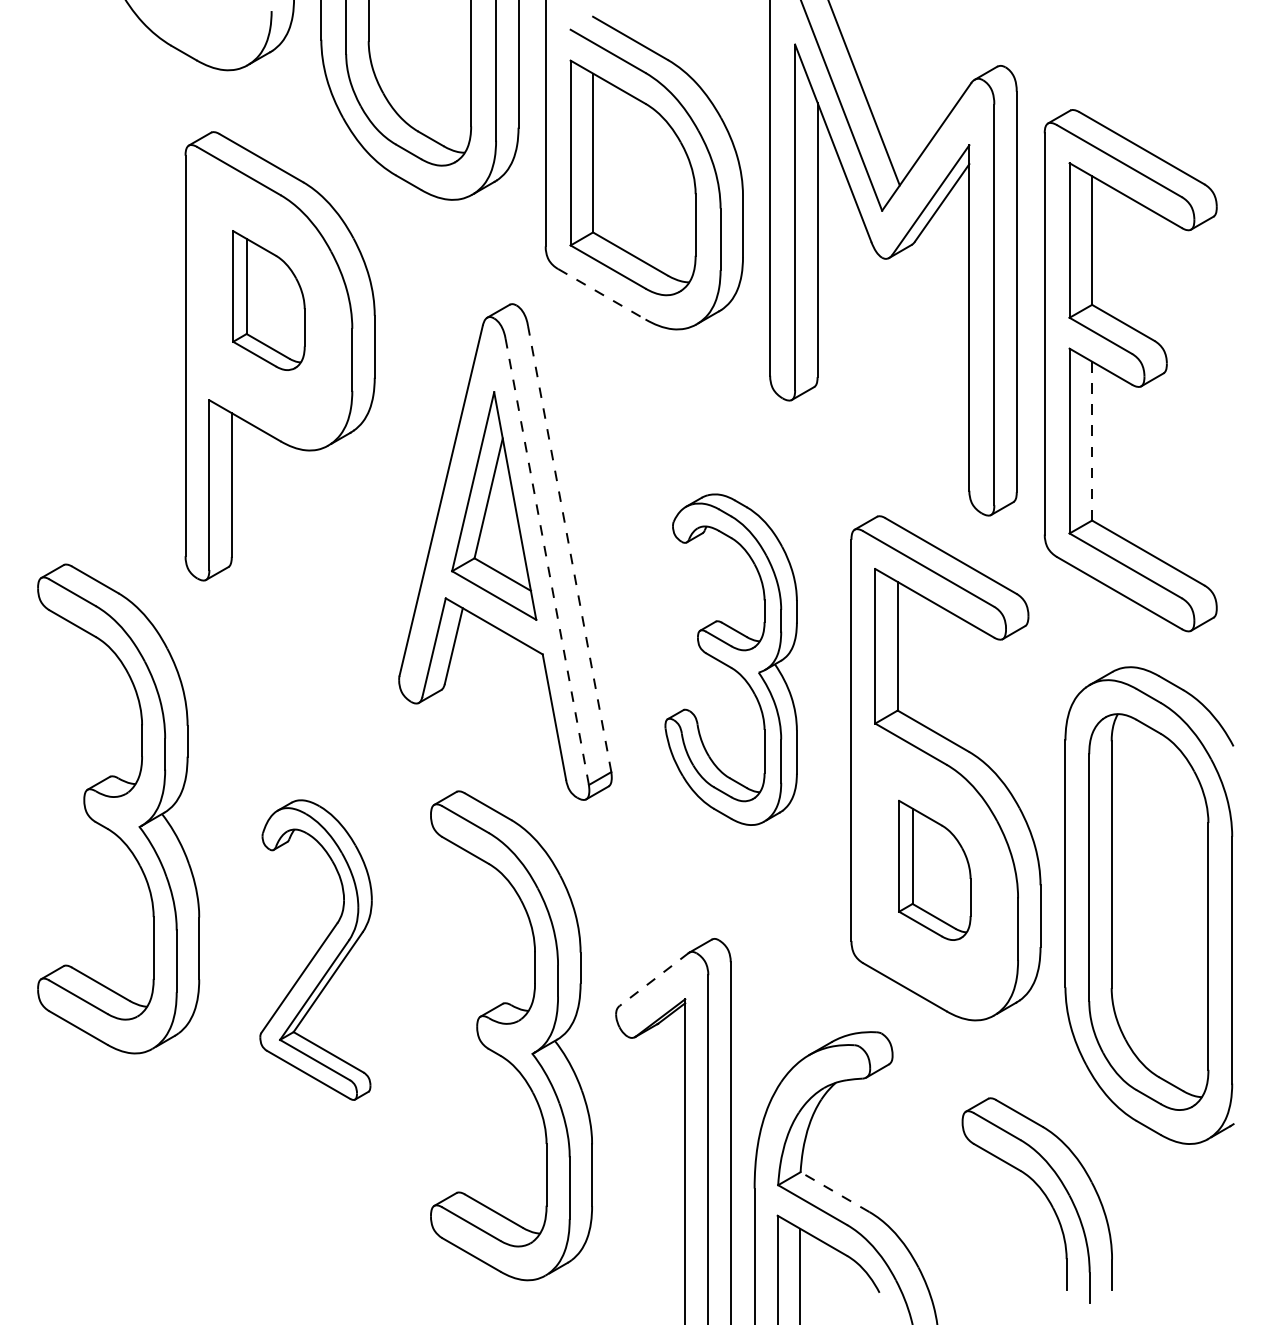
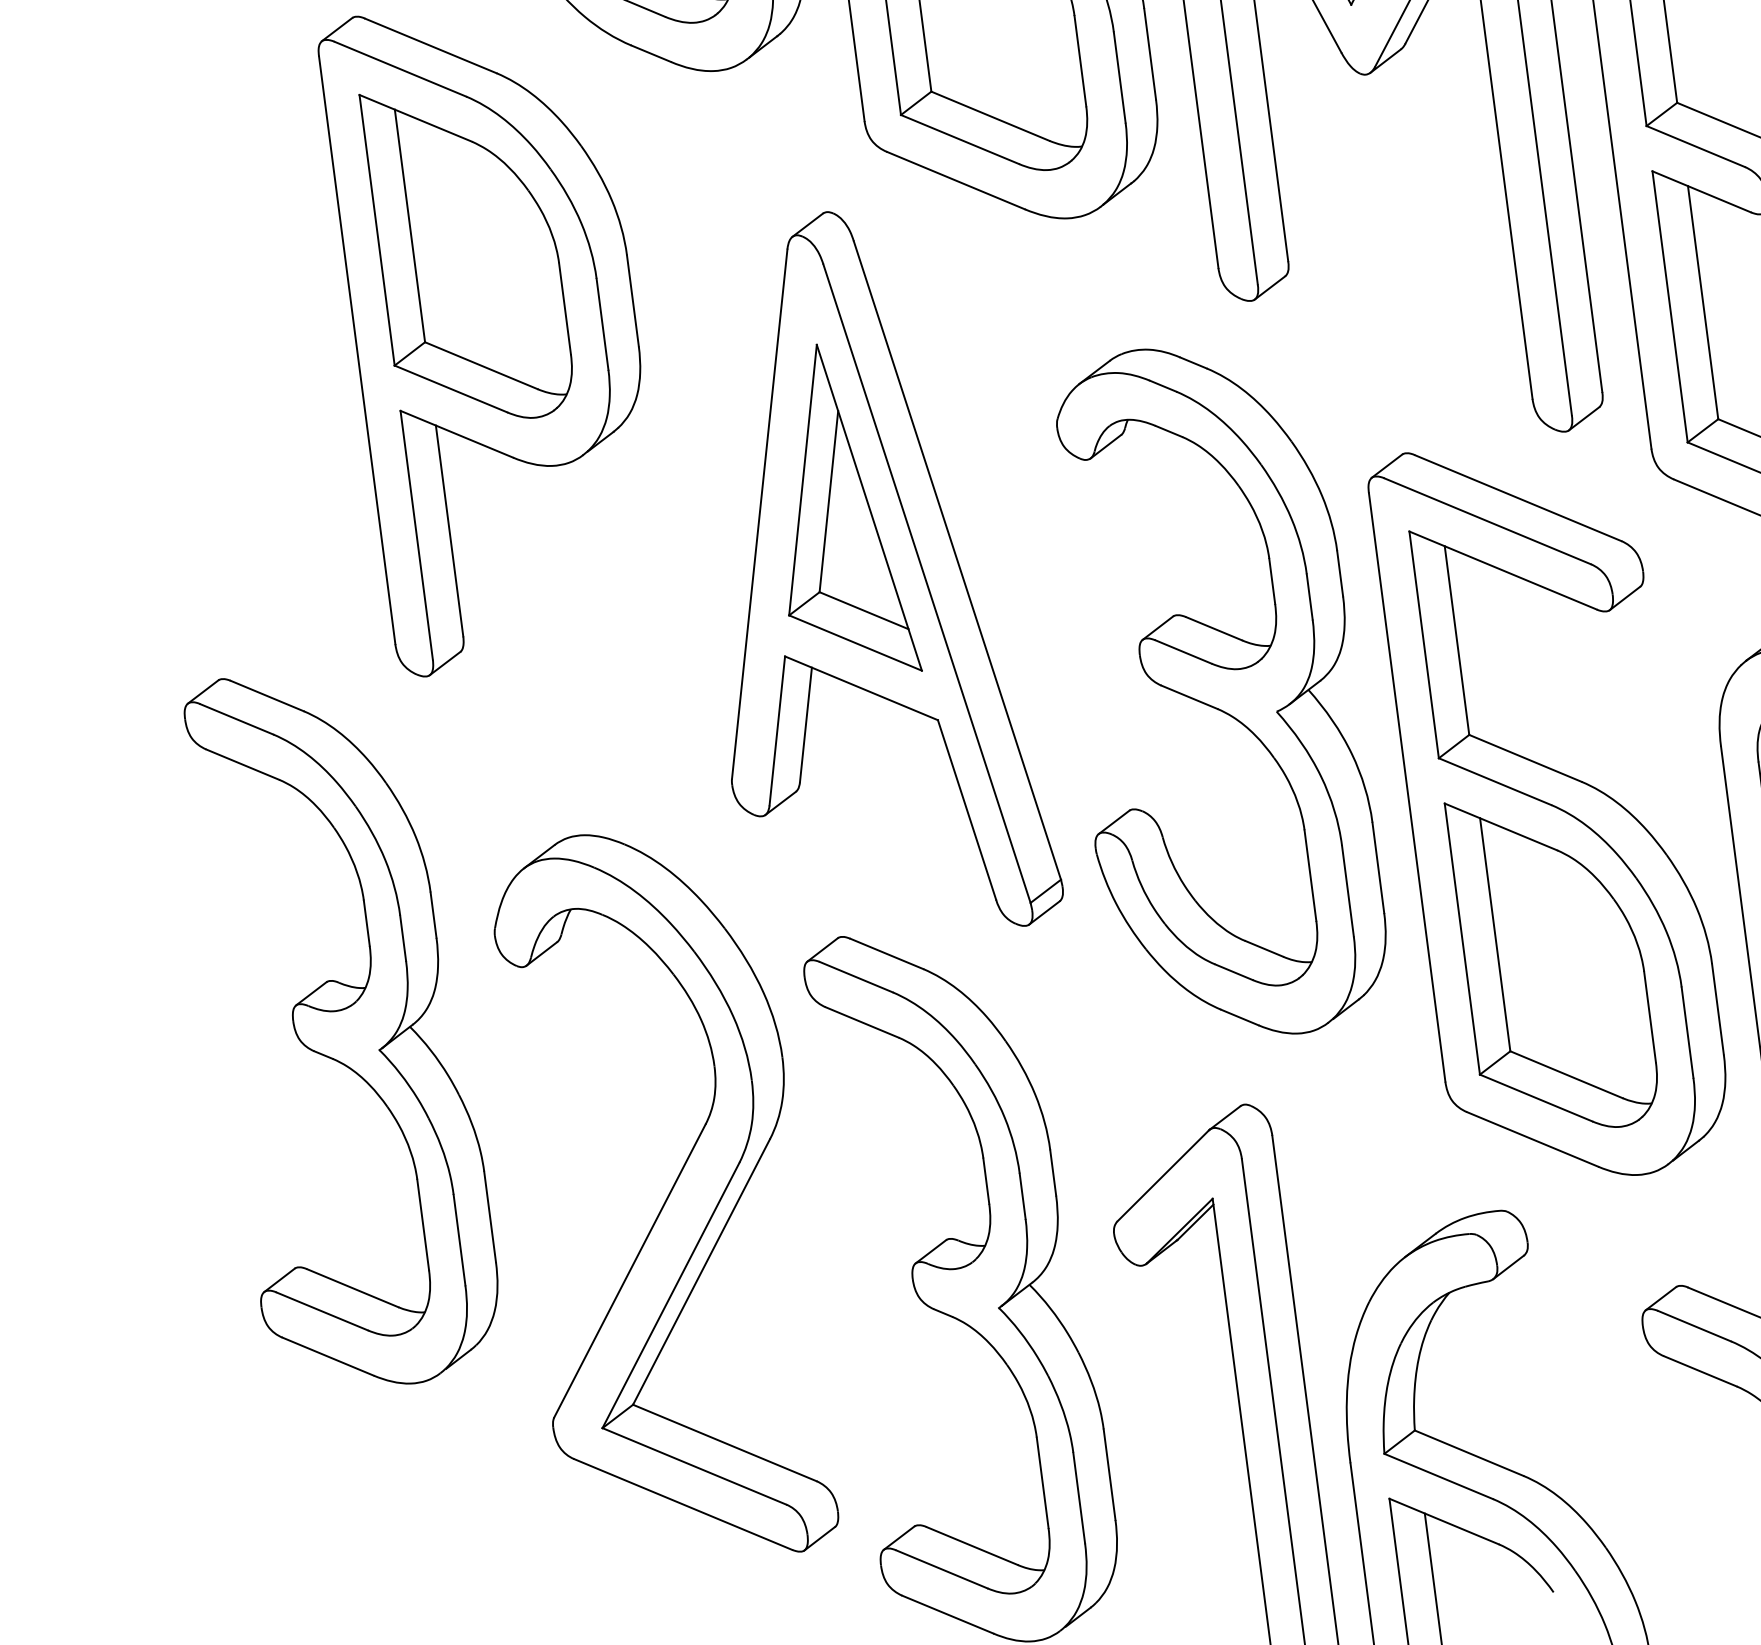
line: (602, 294) -> (957, 180), dashed -> solid
part: (268, 300) -> (468, 253), size x1.67
line: (1092, 440) -> (1703, 301), dashed -> solid
line: (569, 549) -> (957, 561), dashed -> solid
line: (547, 561) -> (927, 582), dashed -> solid
part: (730, 659) -> (1214, 691), size x1.43
part: (934, 870) -> (1553, 962), size x1.67
part: (315, 949) -> (660, 1196), size x1.67
line: (654, 979) -> (1163, 1175), dashed -> solid
line: (835, 1192) -> (1469, 1453), dashed -> solid

